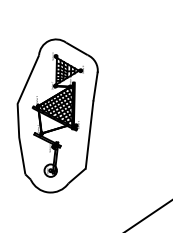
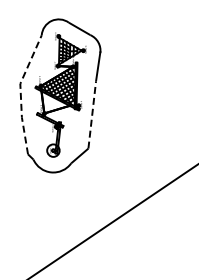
line: (17, 112) -> (20, 92), solid -> dashed
line: (89, 134) -> (92, 114), solid -> dashed

